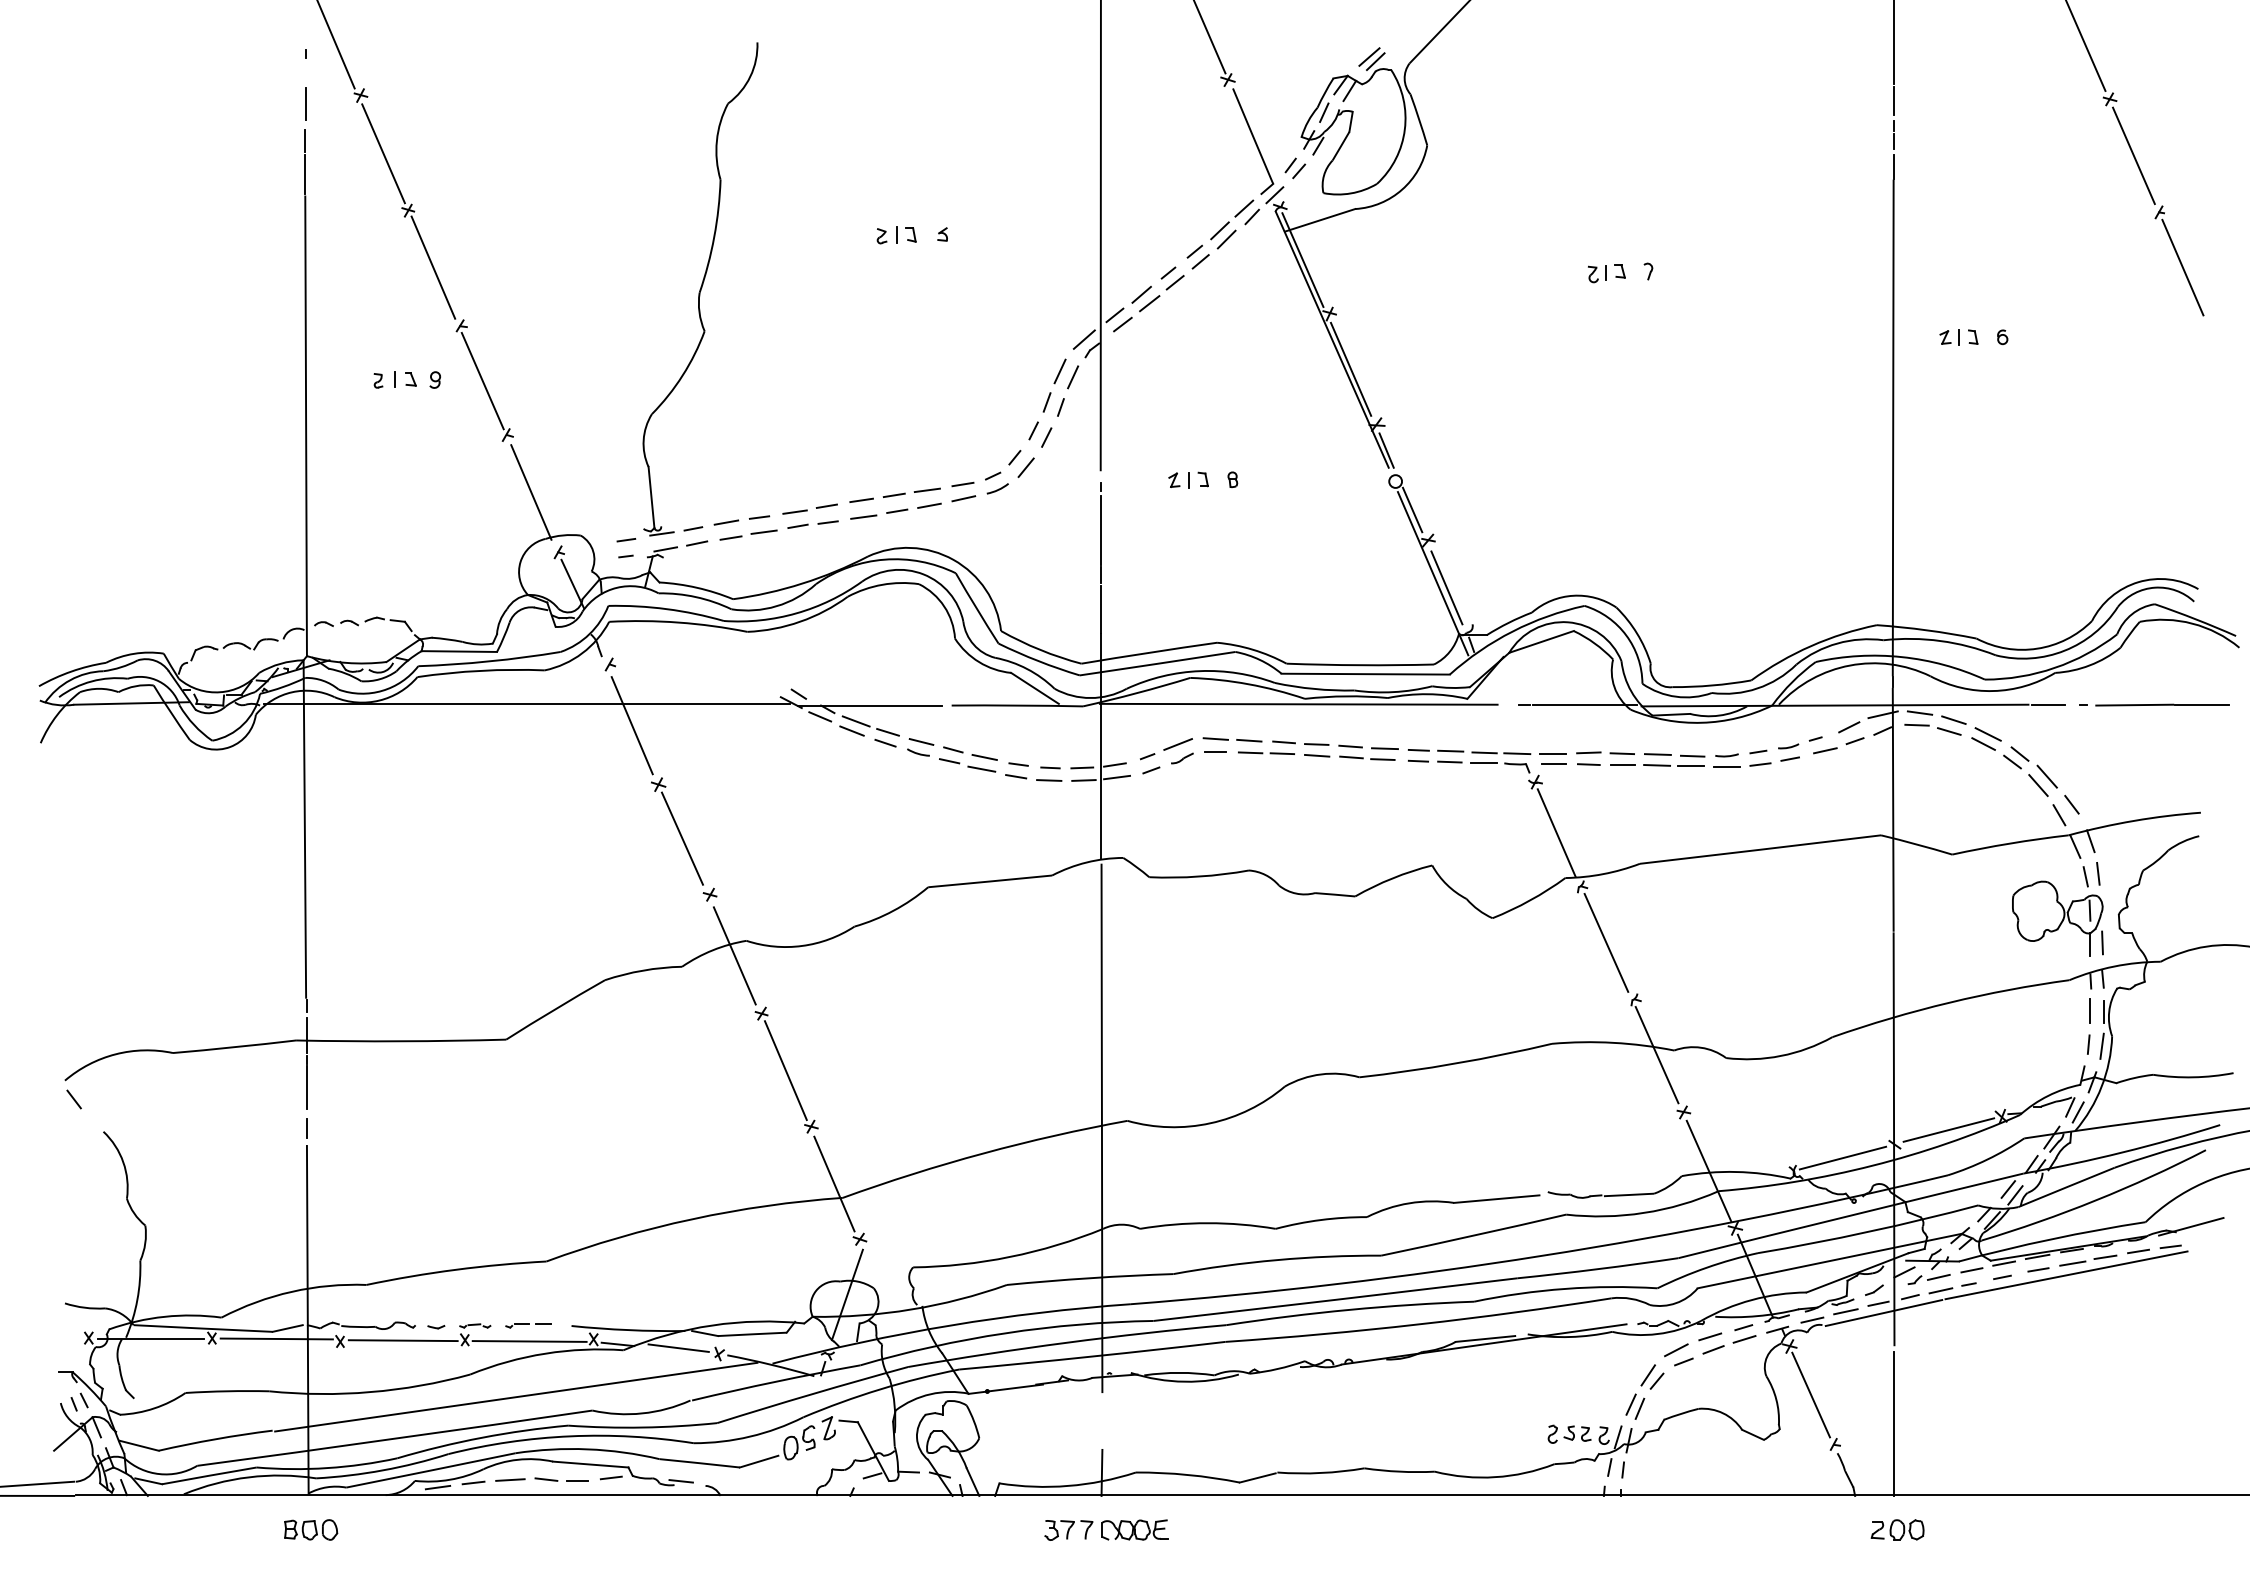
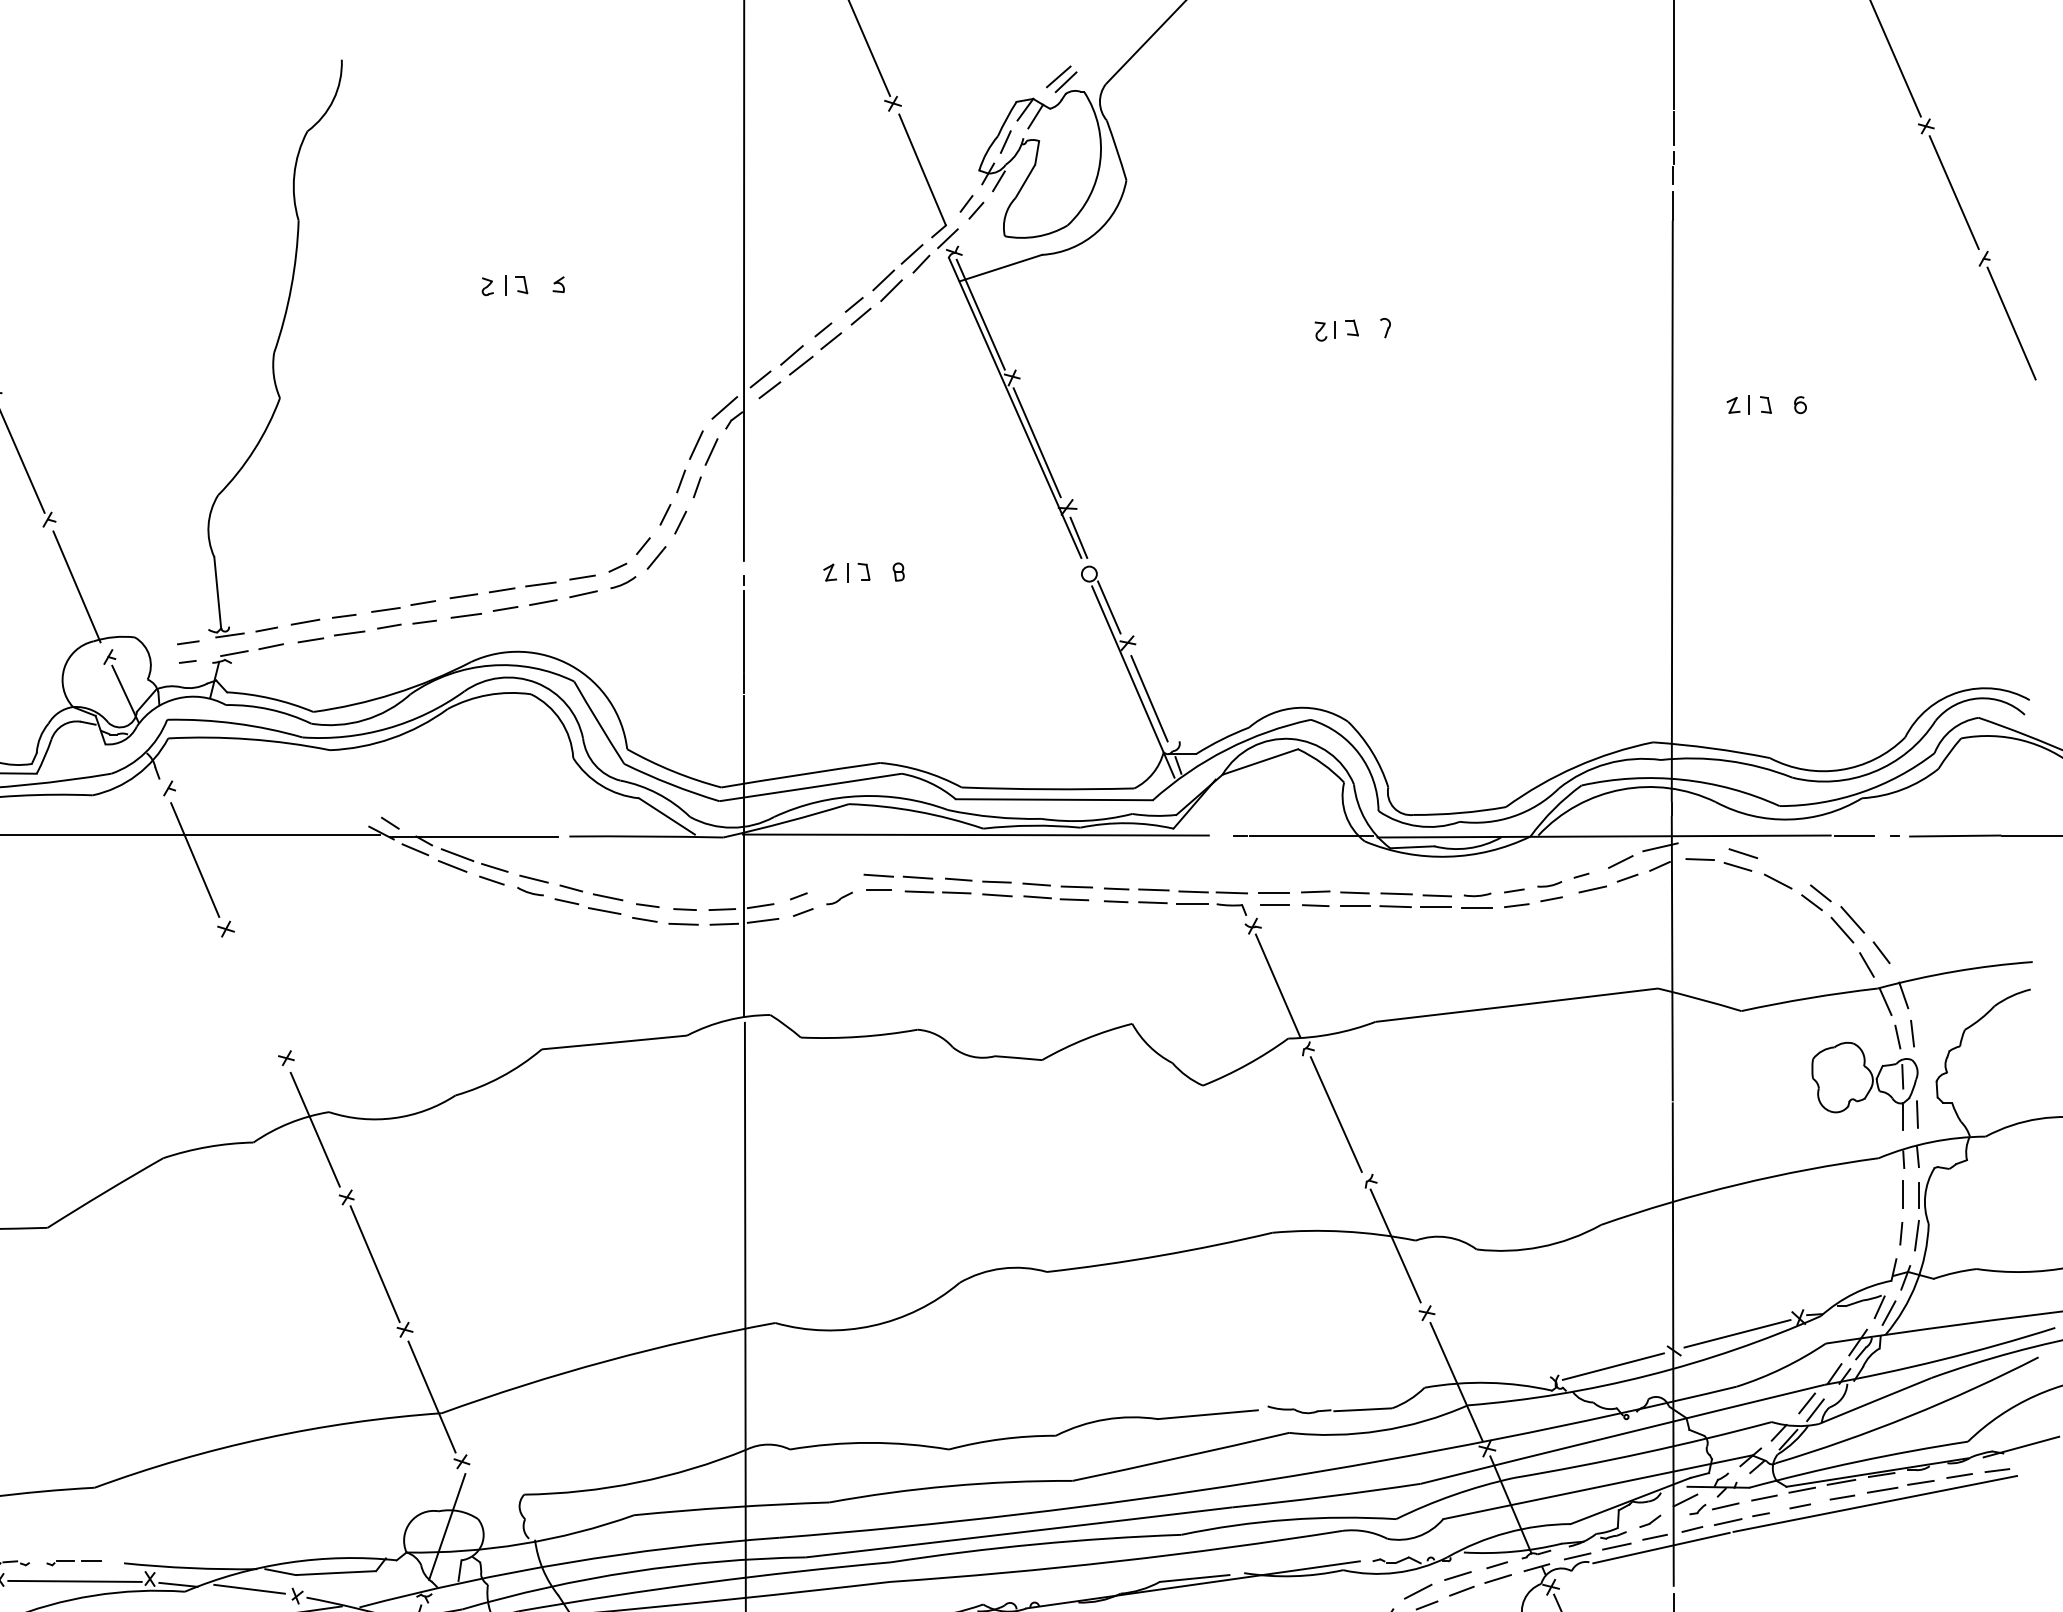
line: (1919, 712) -> (1703, 844), removed
line: (1987, 734) -> (1782, 870), removed
line: (1177, 744) -> (833, 882), removed
line: (682, 838) -> (254, 992), removed

